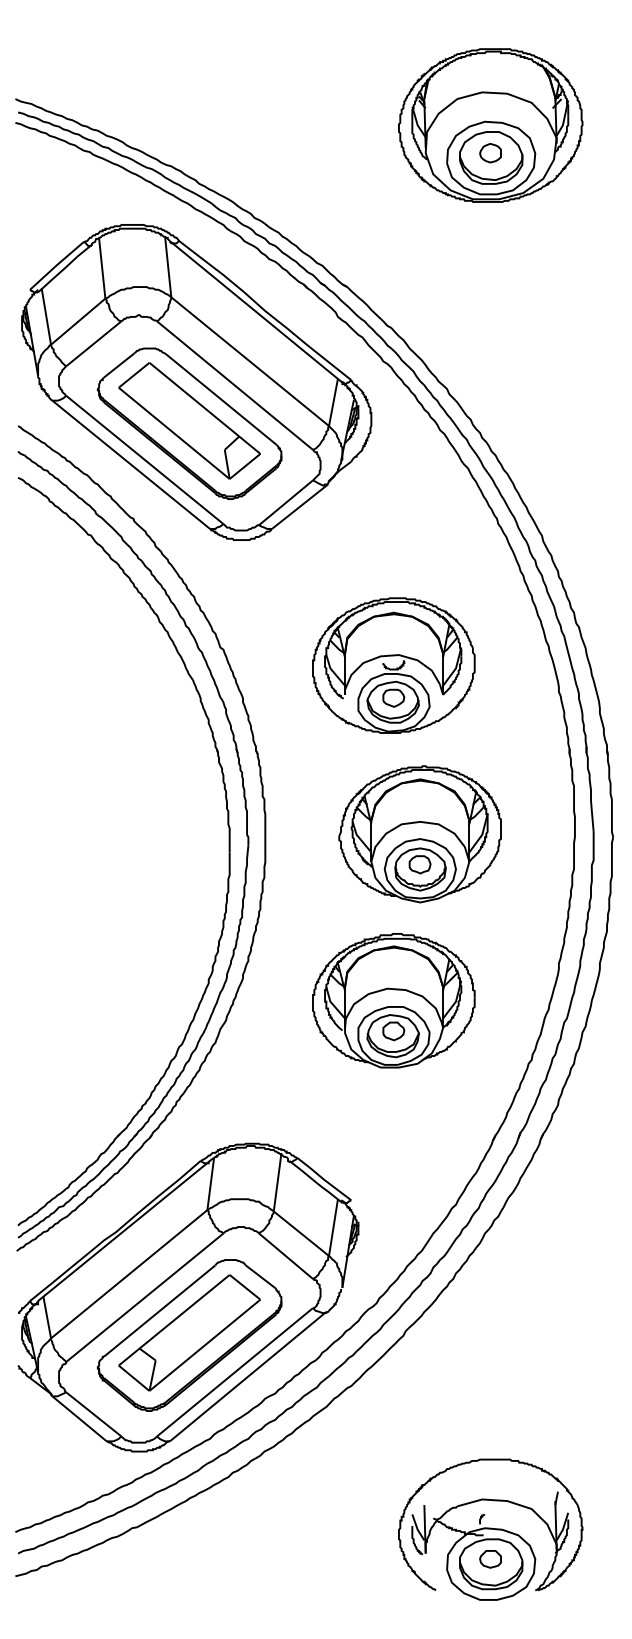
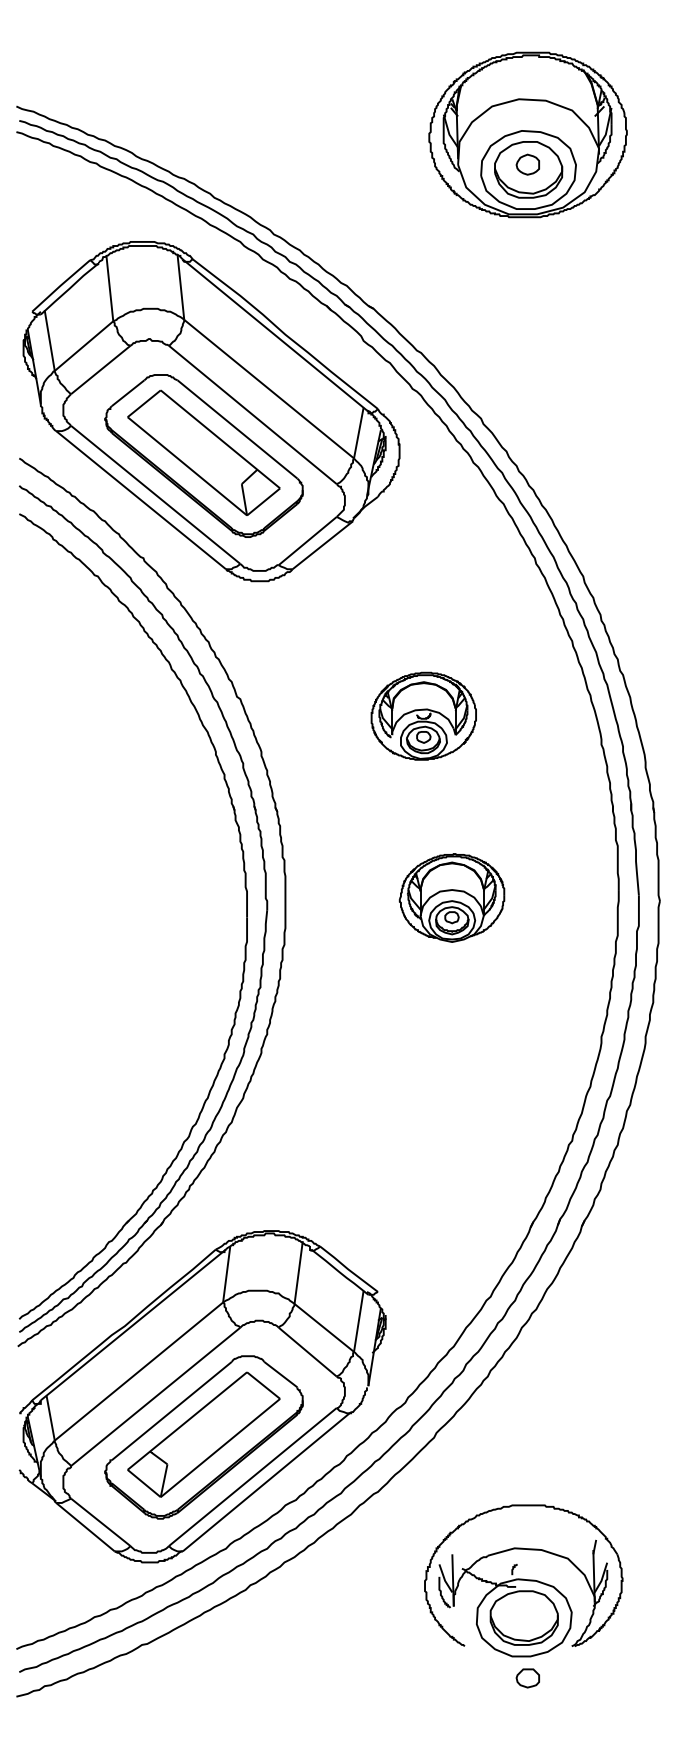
part: (393, 665) -> (423, 716), size x0.6
part: (419, 834) -> (451, 898), size x0.6
part: (393, 1000) -> (423, 1076), removed
part: (490, 1529) -> (523, 1580), moved

